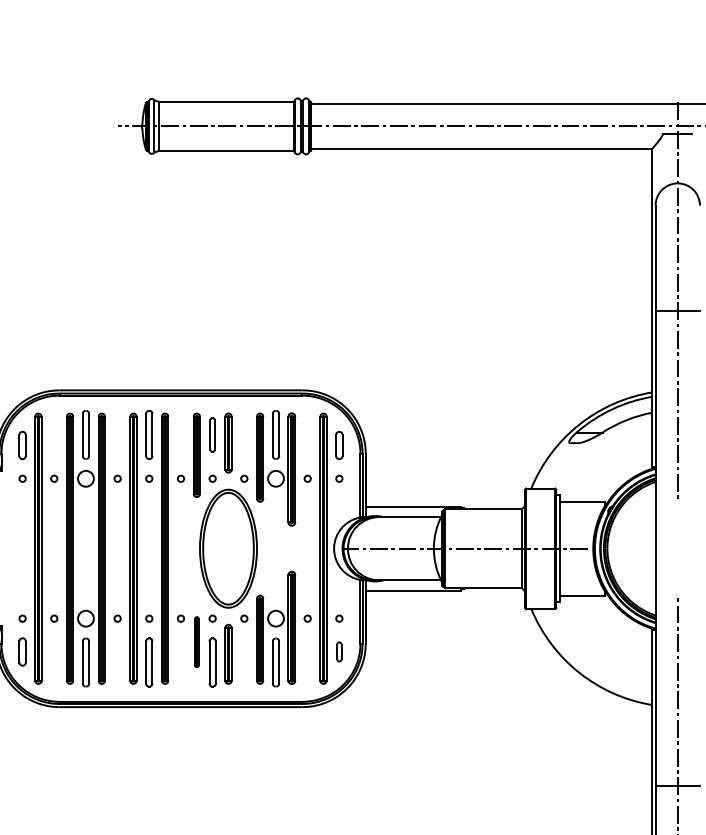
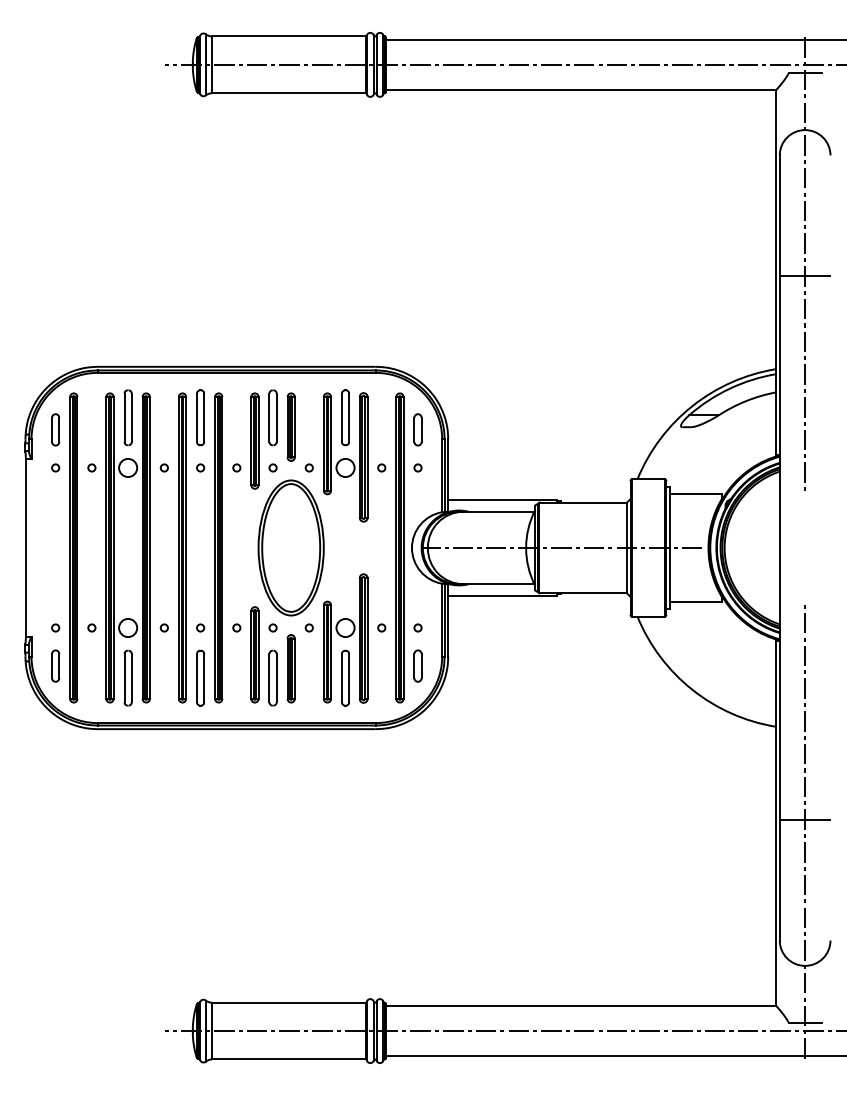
part: (212, 434) -> (272, 417), size x1.43
part: (196, 641) -> (254, 654), size x1.67
part: (338, 651) -> (417, 665), size x1.43

